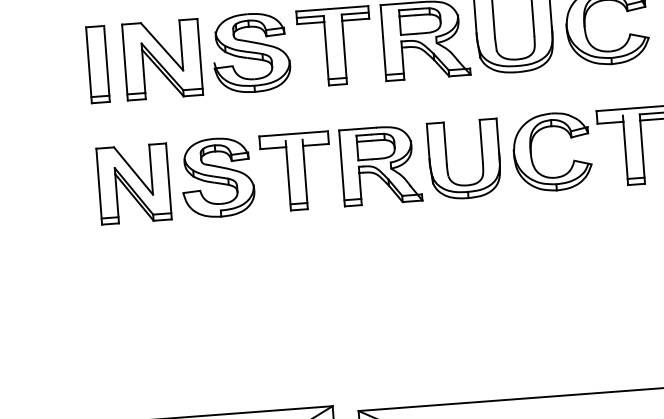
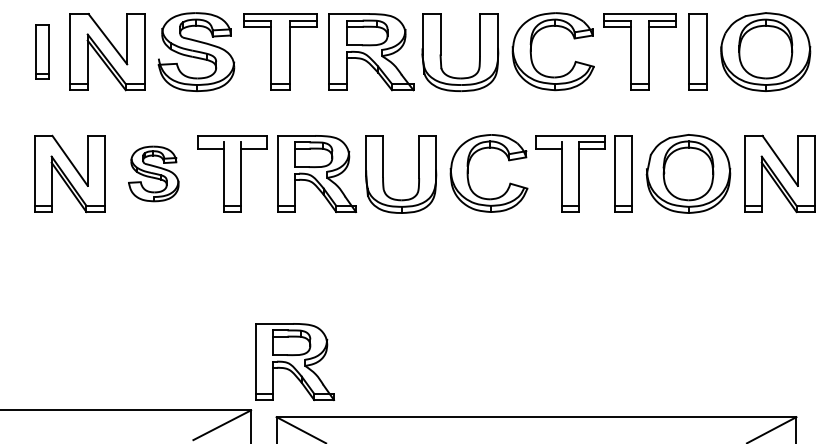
part: (97, 63) -> (42, 51), size x0.7
part: (217, 177) -> (153, 173), size x0.7
part: (373, 355) -> (295, 362), added

